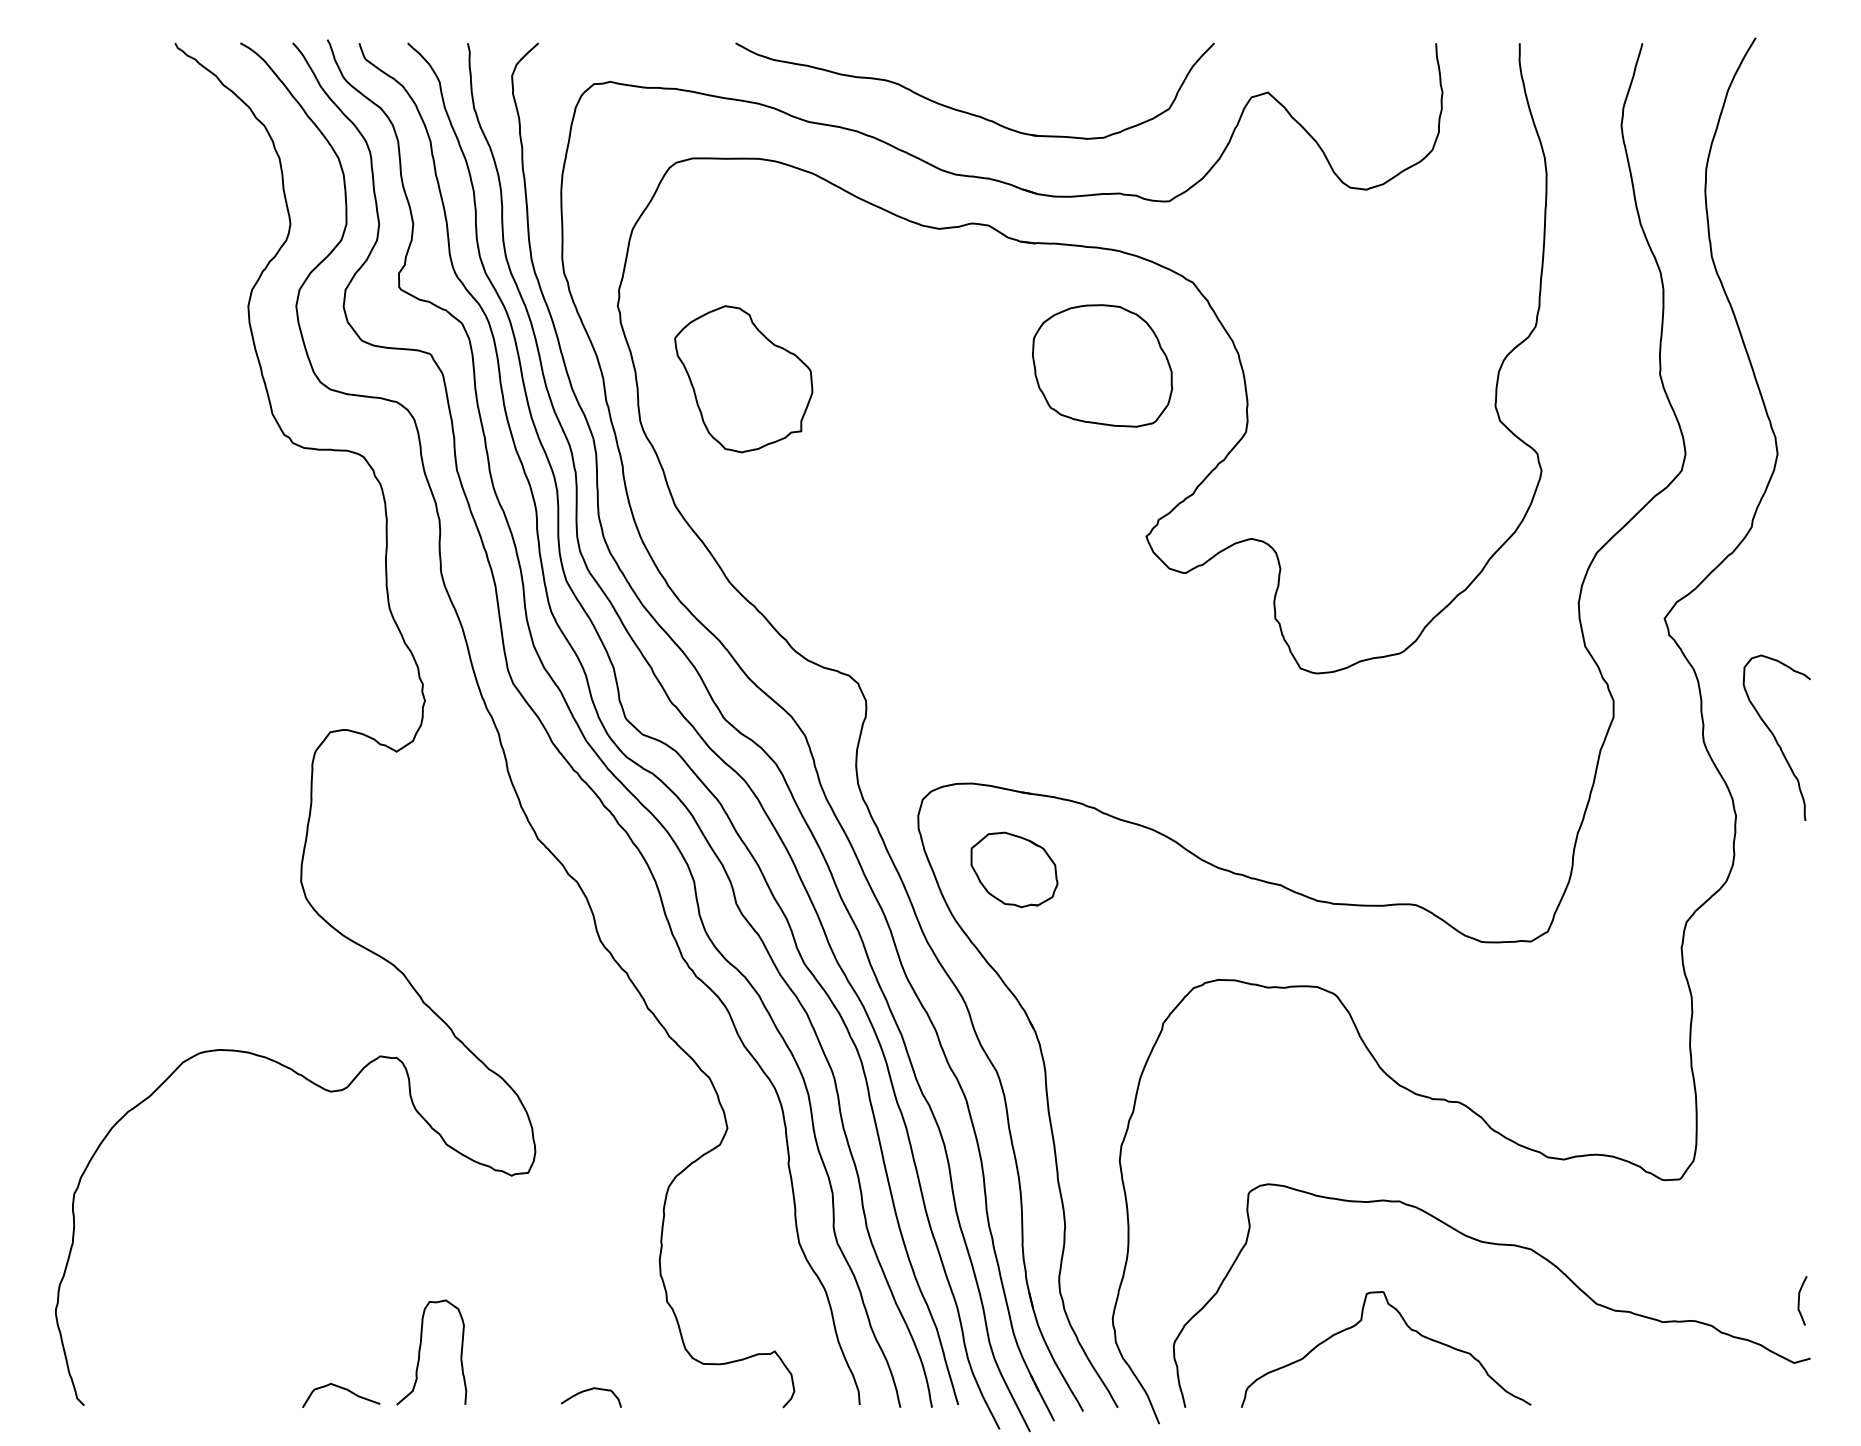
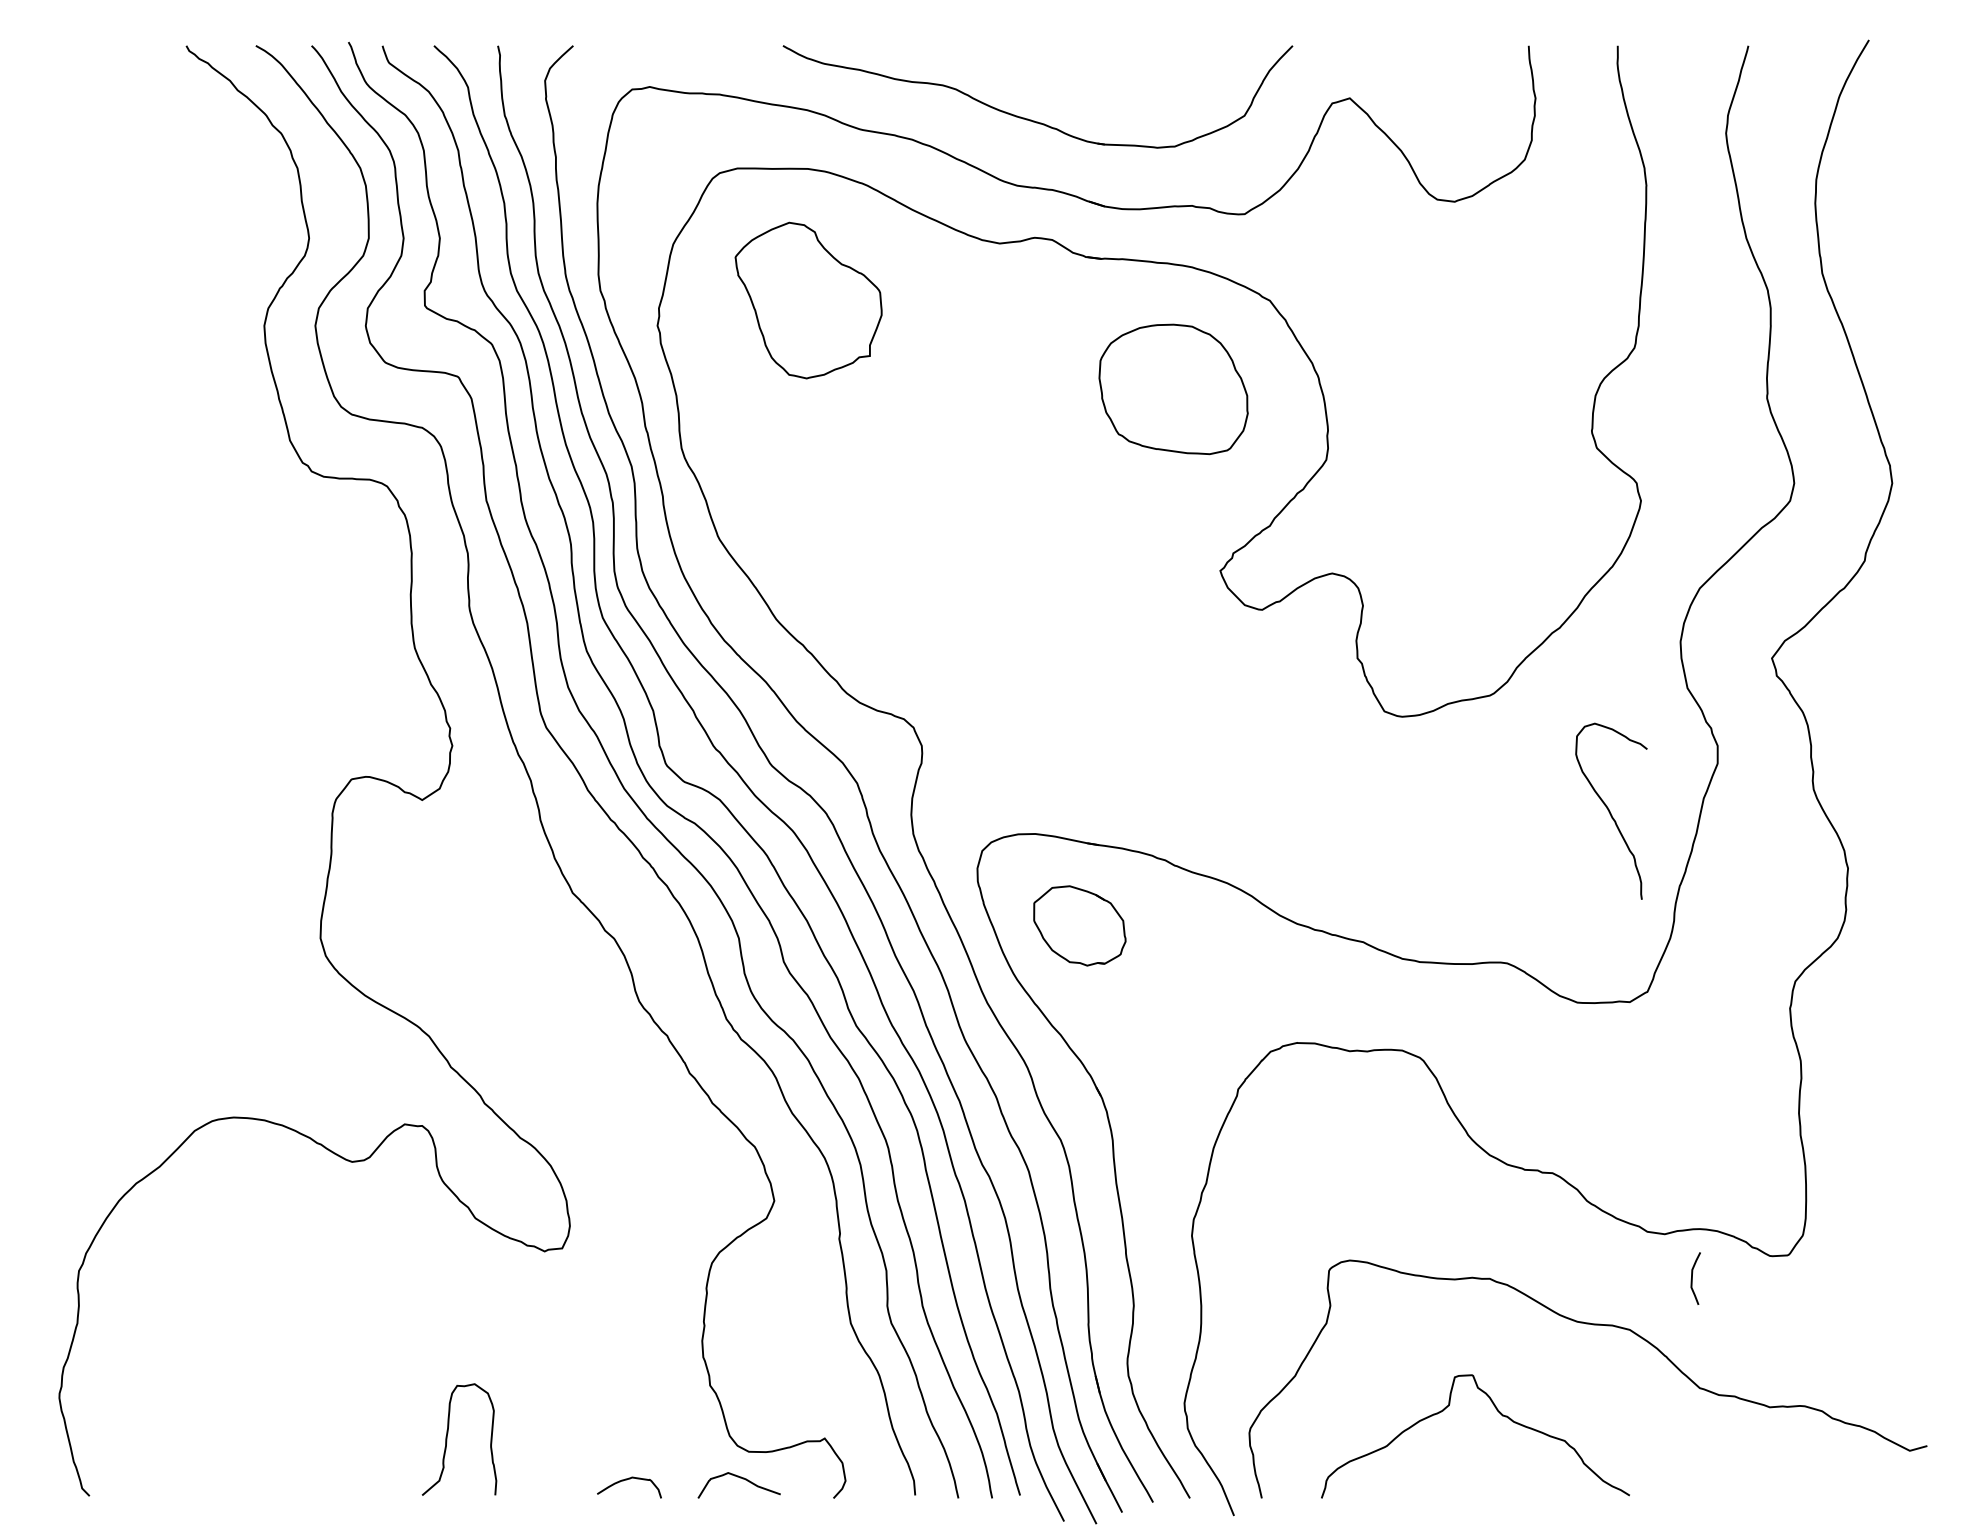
part: (743, 379) -> (808, 300), moved
curve: (1775, 738) -> (1610, 811), moved
curve: (1799, 1300) -> (1692, 1278), moved
curve: (344, 1389) -> (742, 1479), moved

